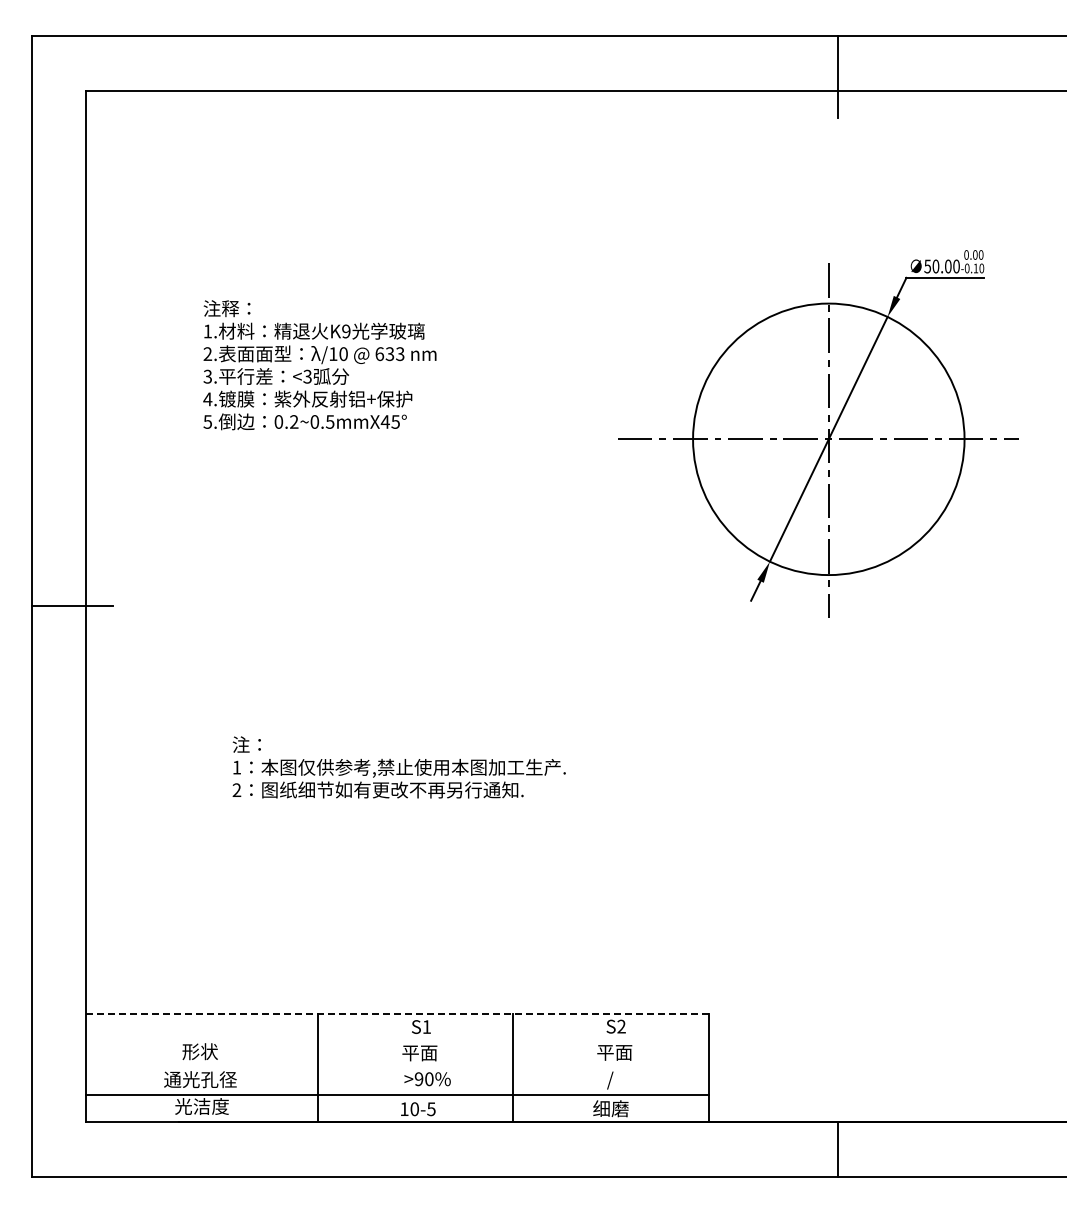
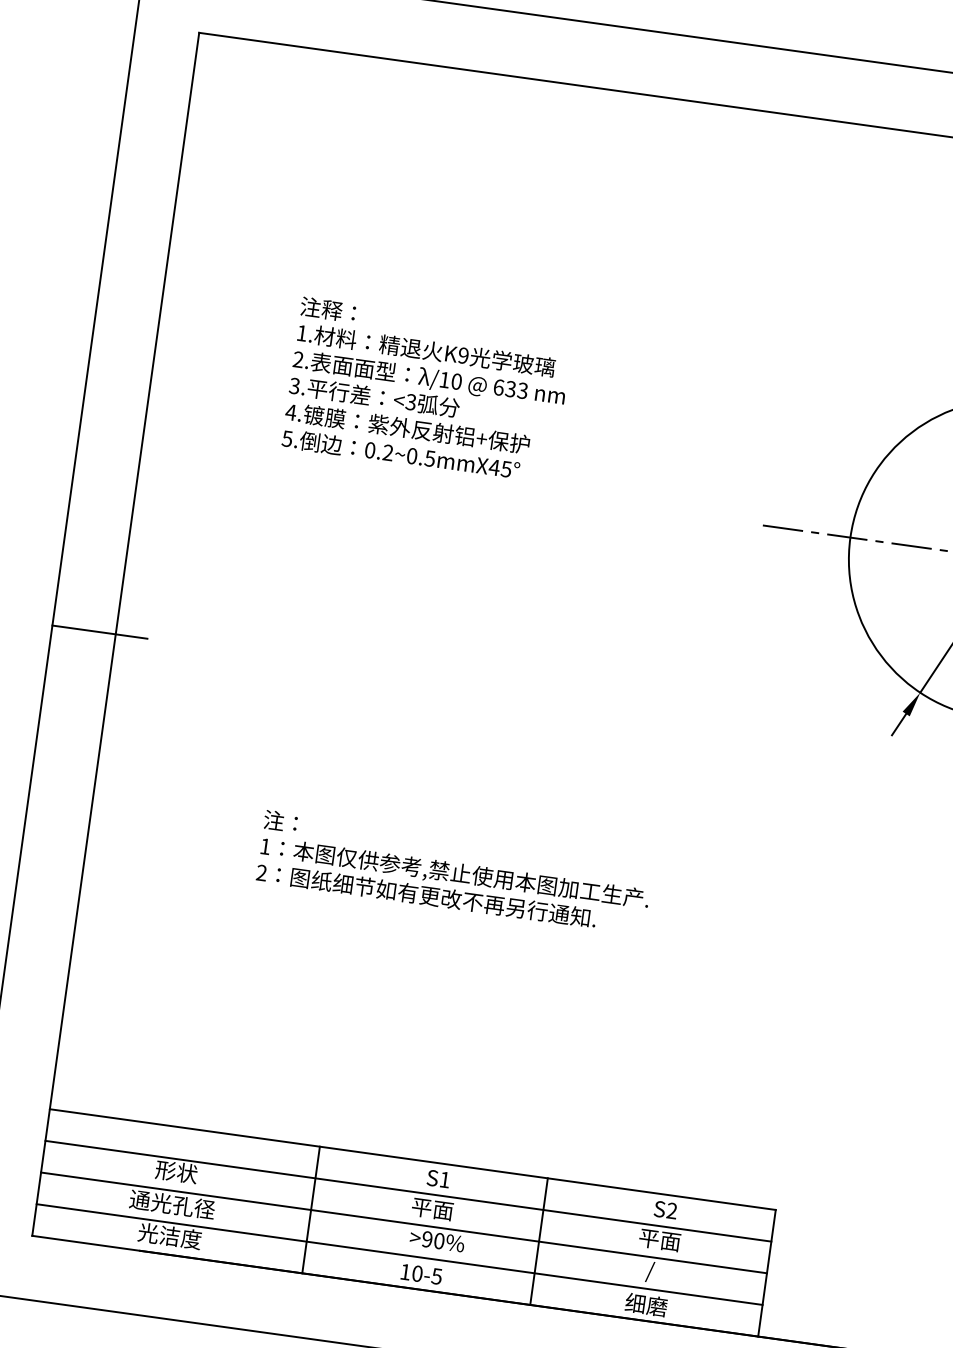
line: (398, 1013) -> (414, 1159), dashed -> solid
line: (397, 1040) -> (408, 1190), added
line: (397, 1068) -> (403, 1223), added

